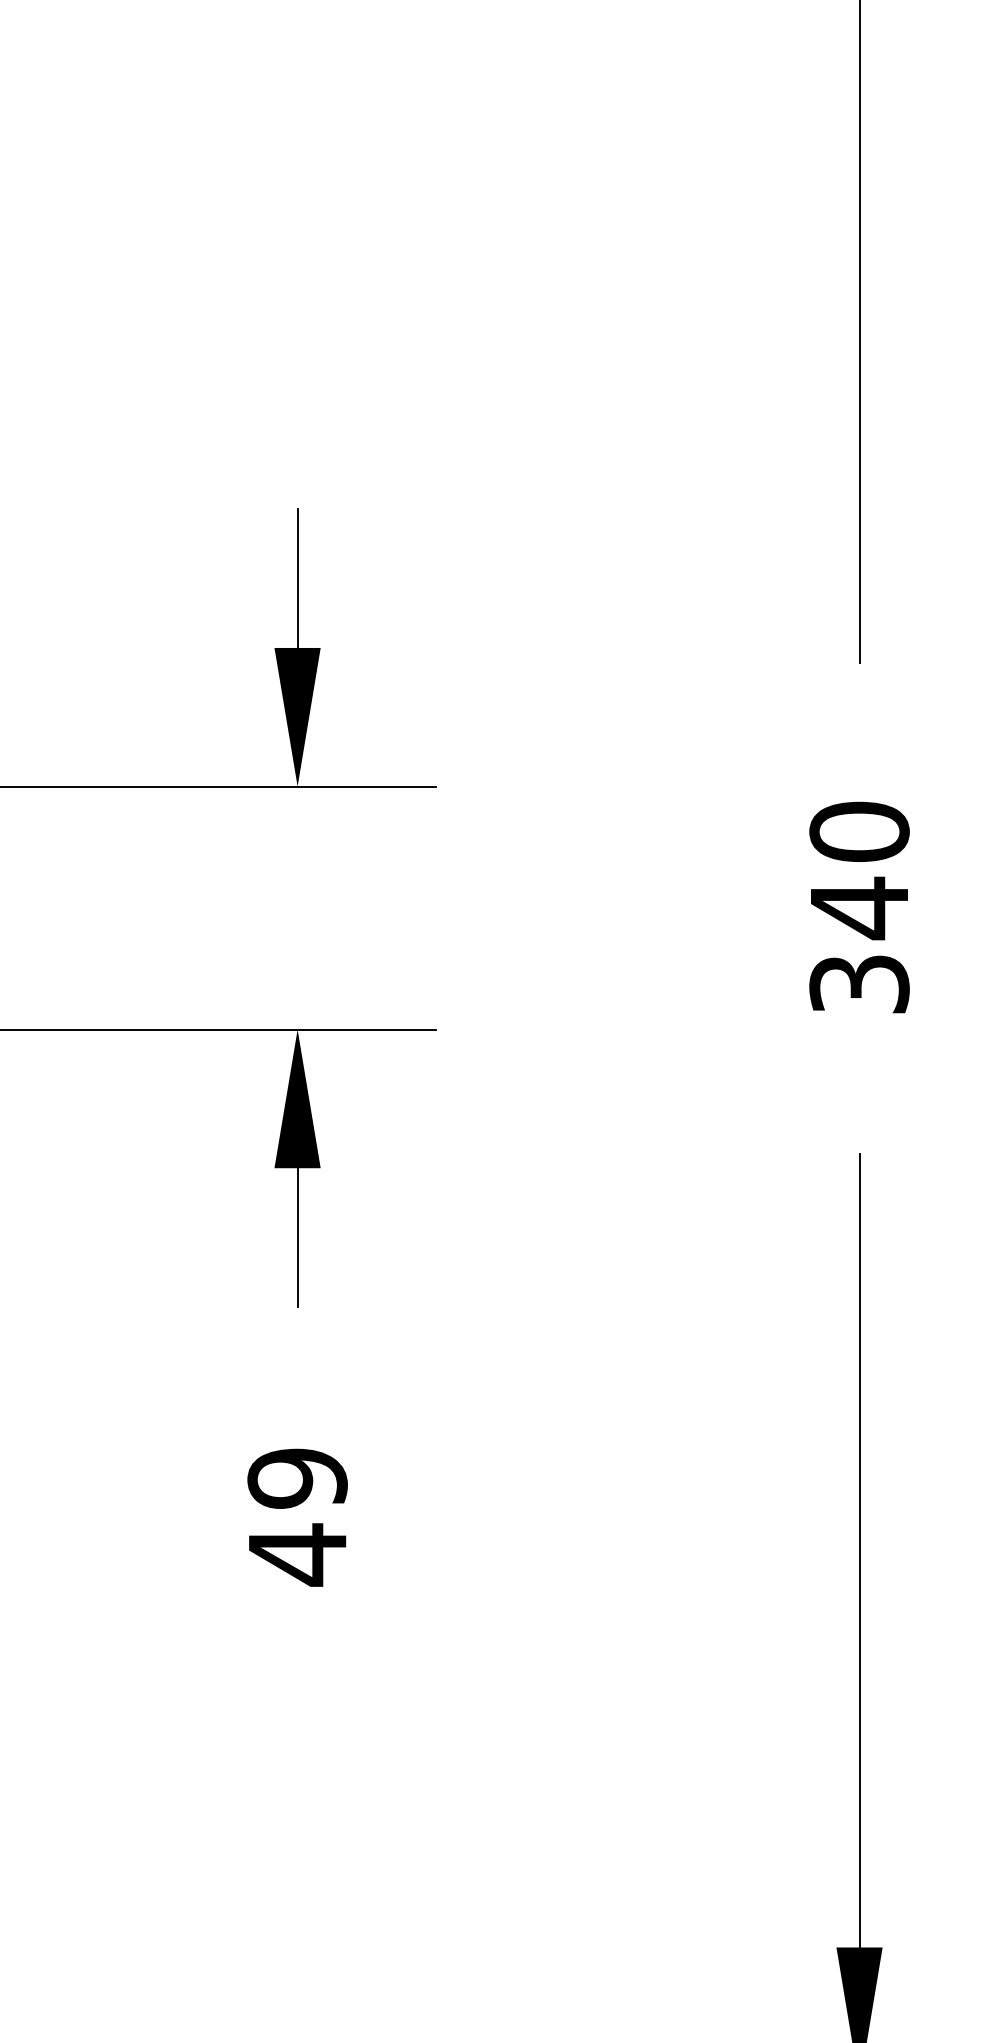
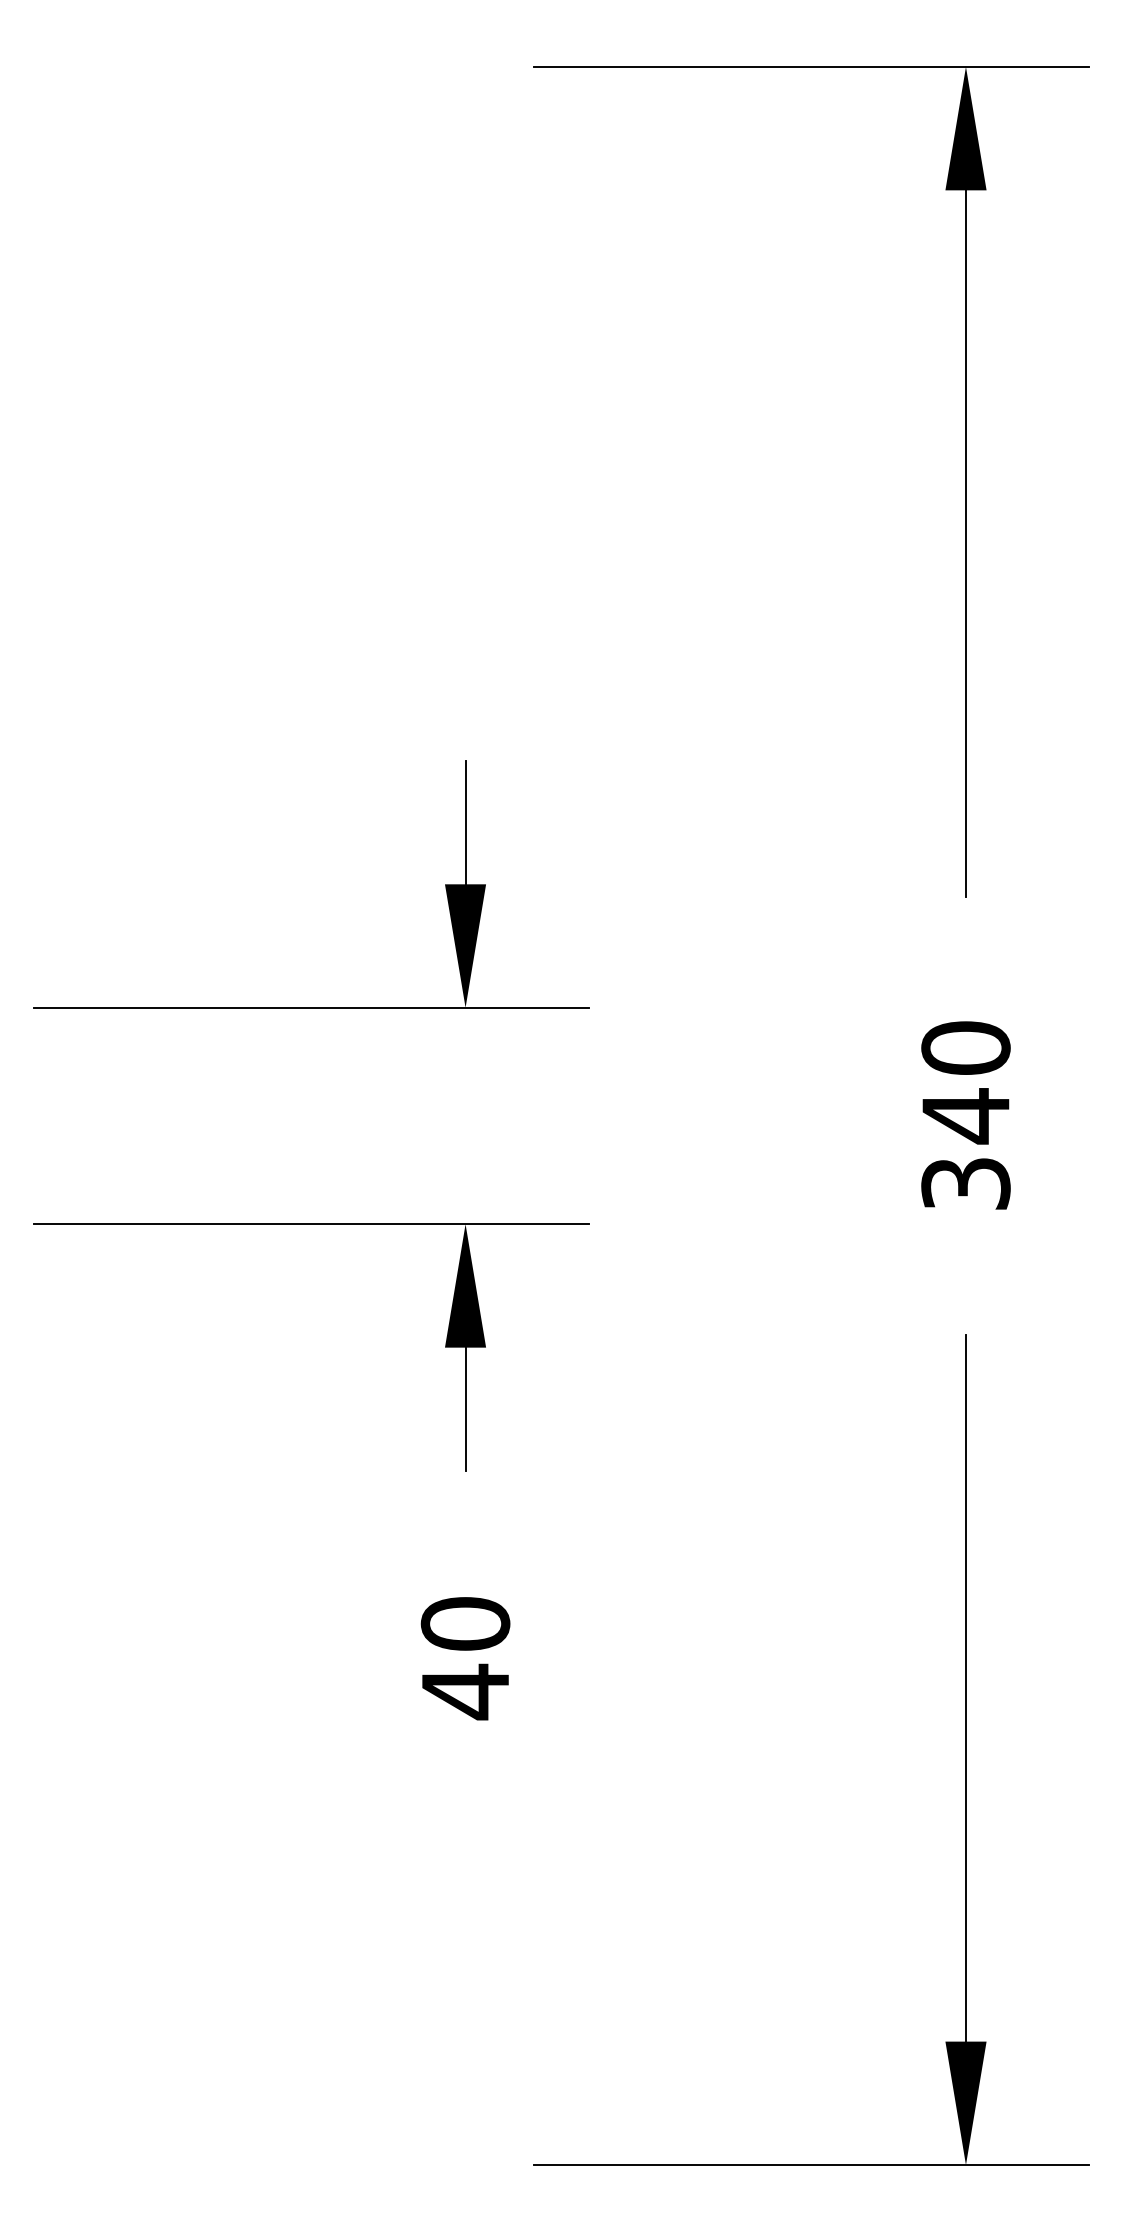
text: (297, 1479) -> (465, 1624), 49 -> 40

